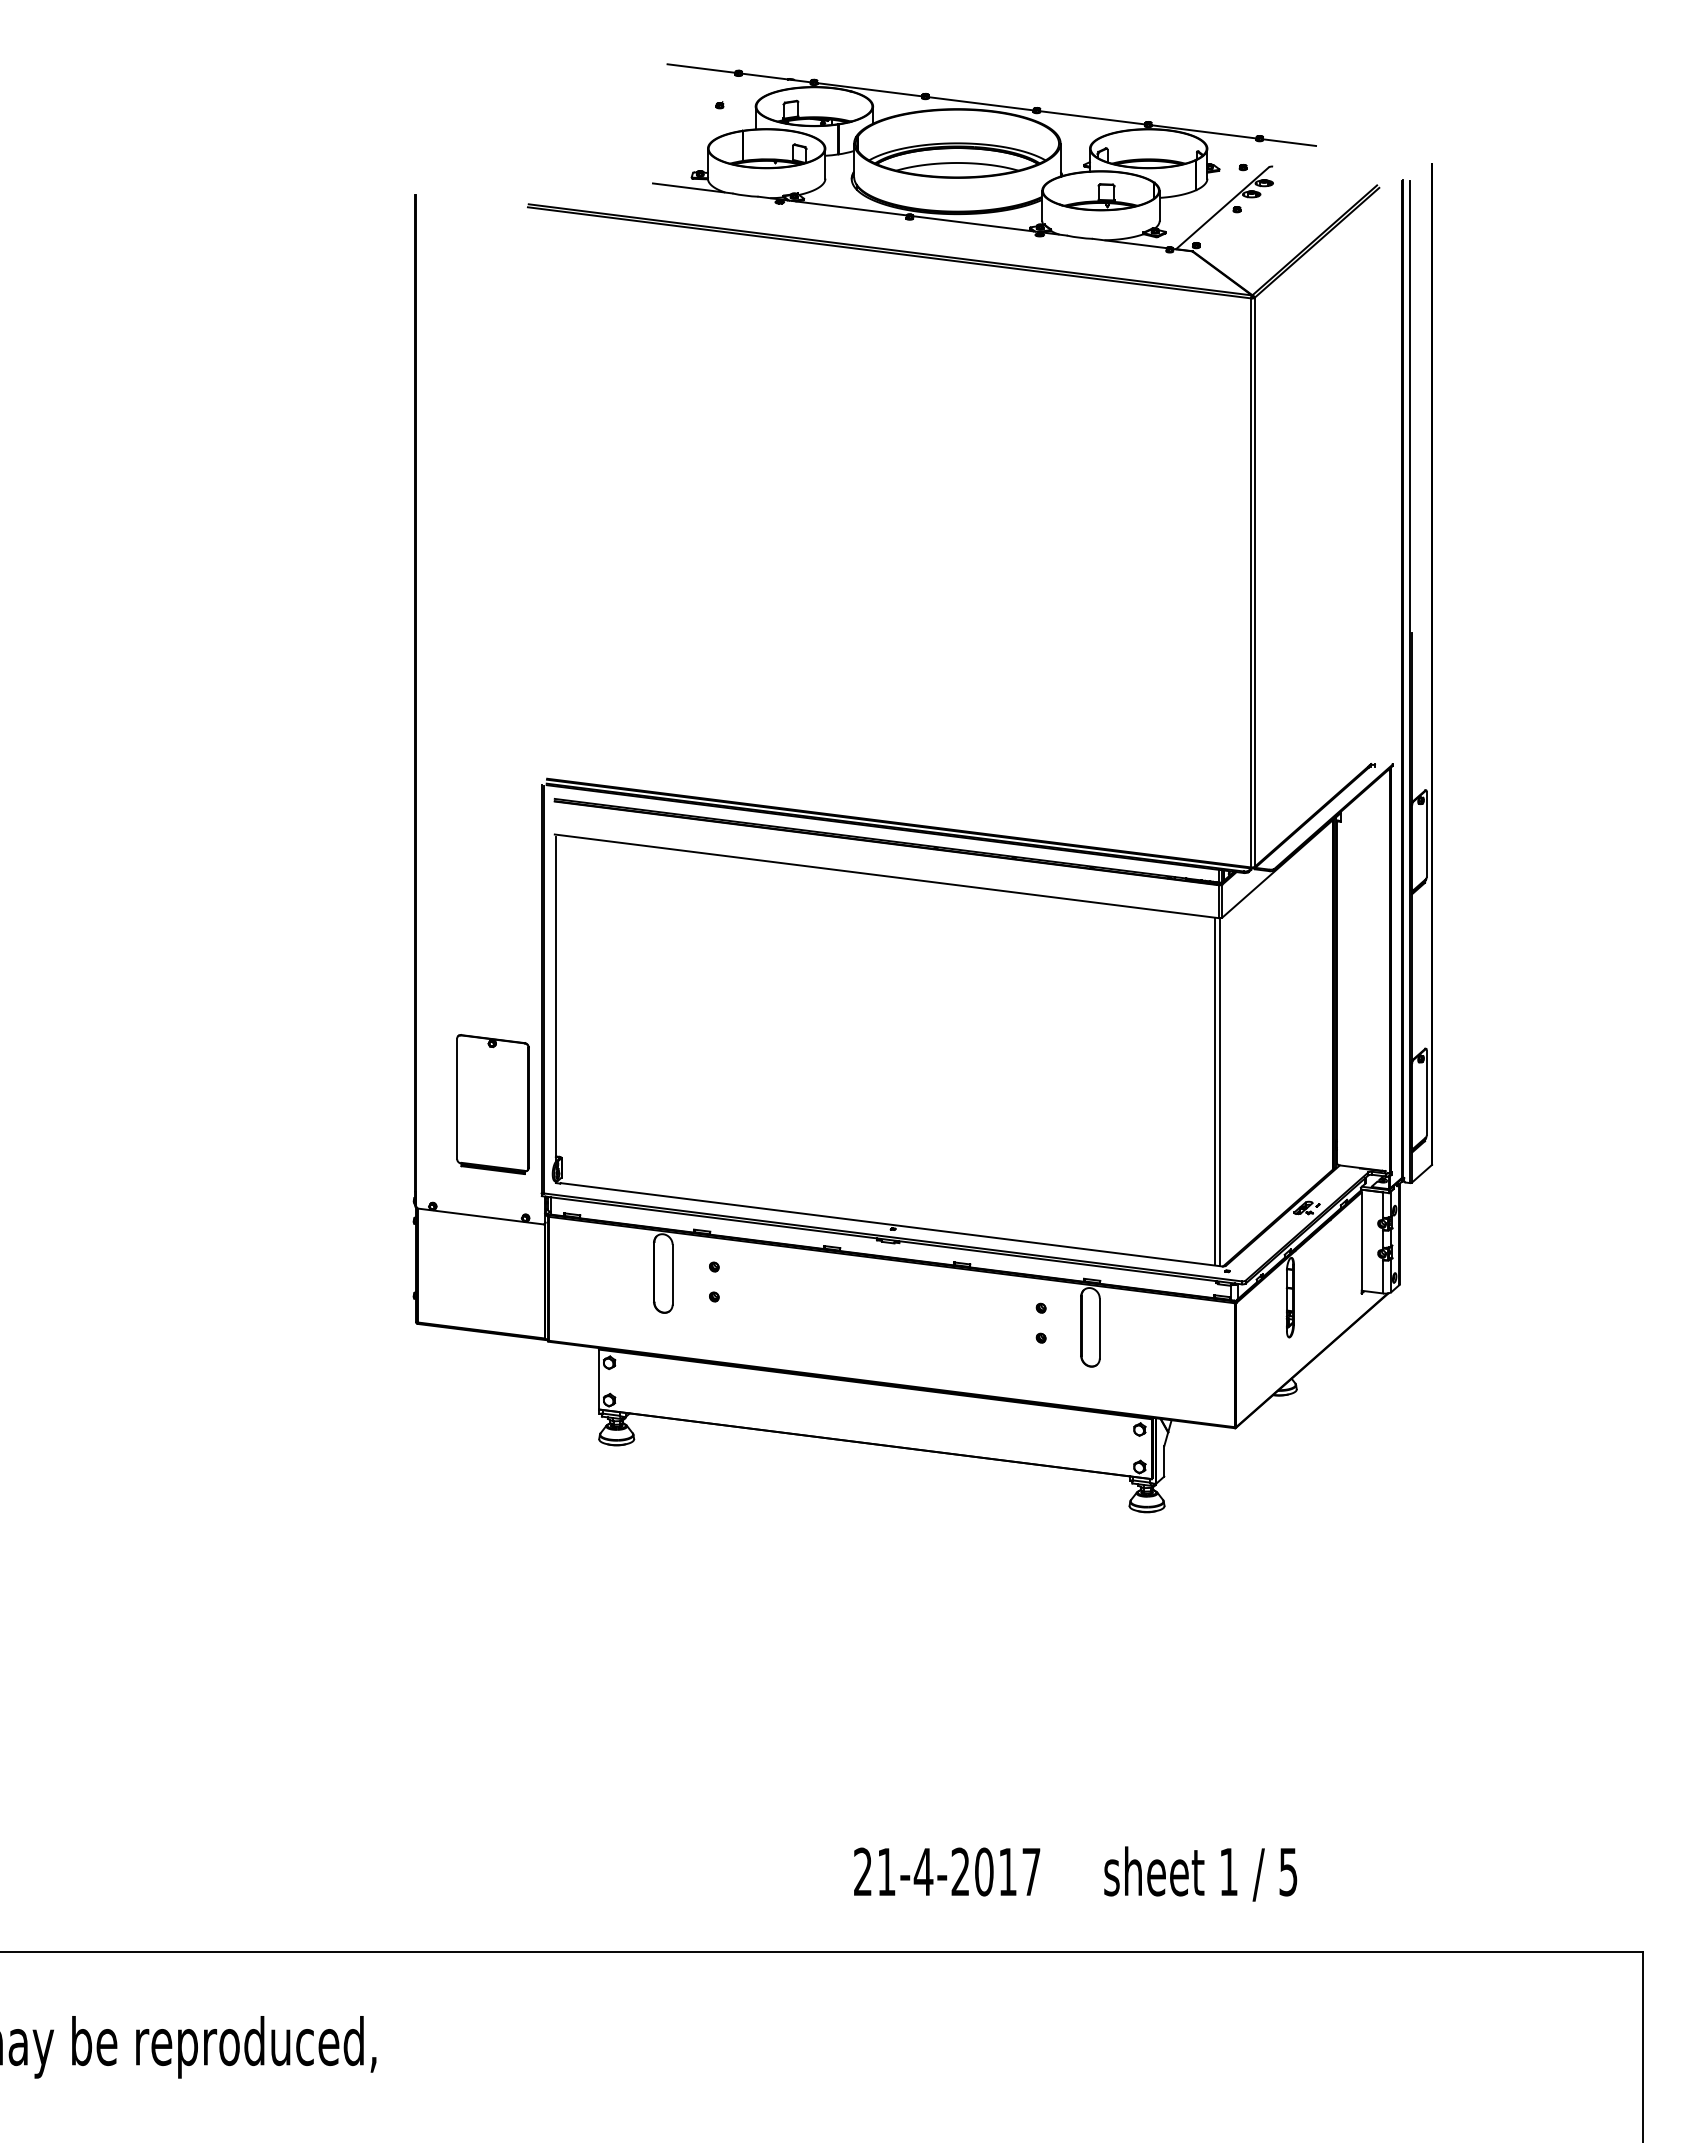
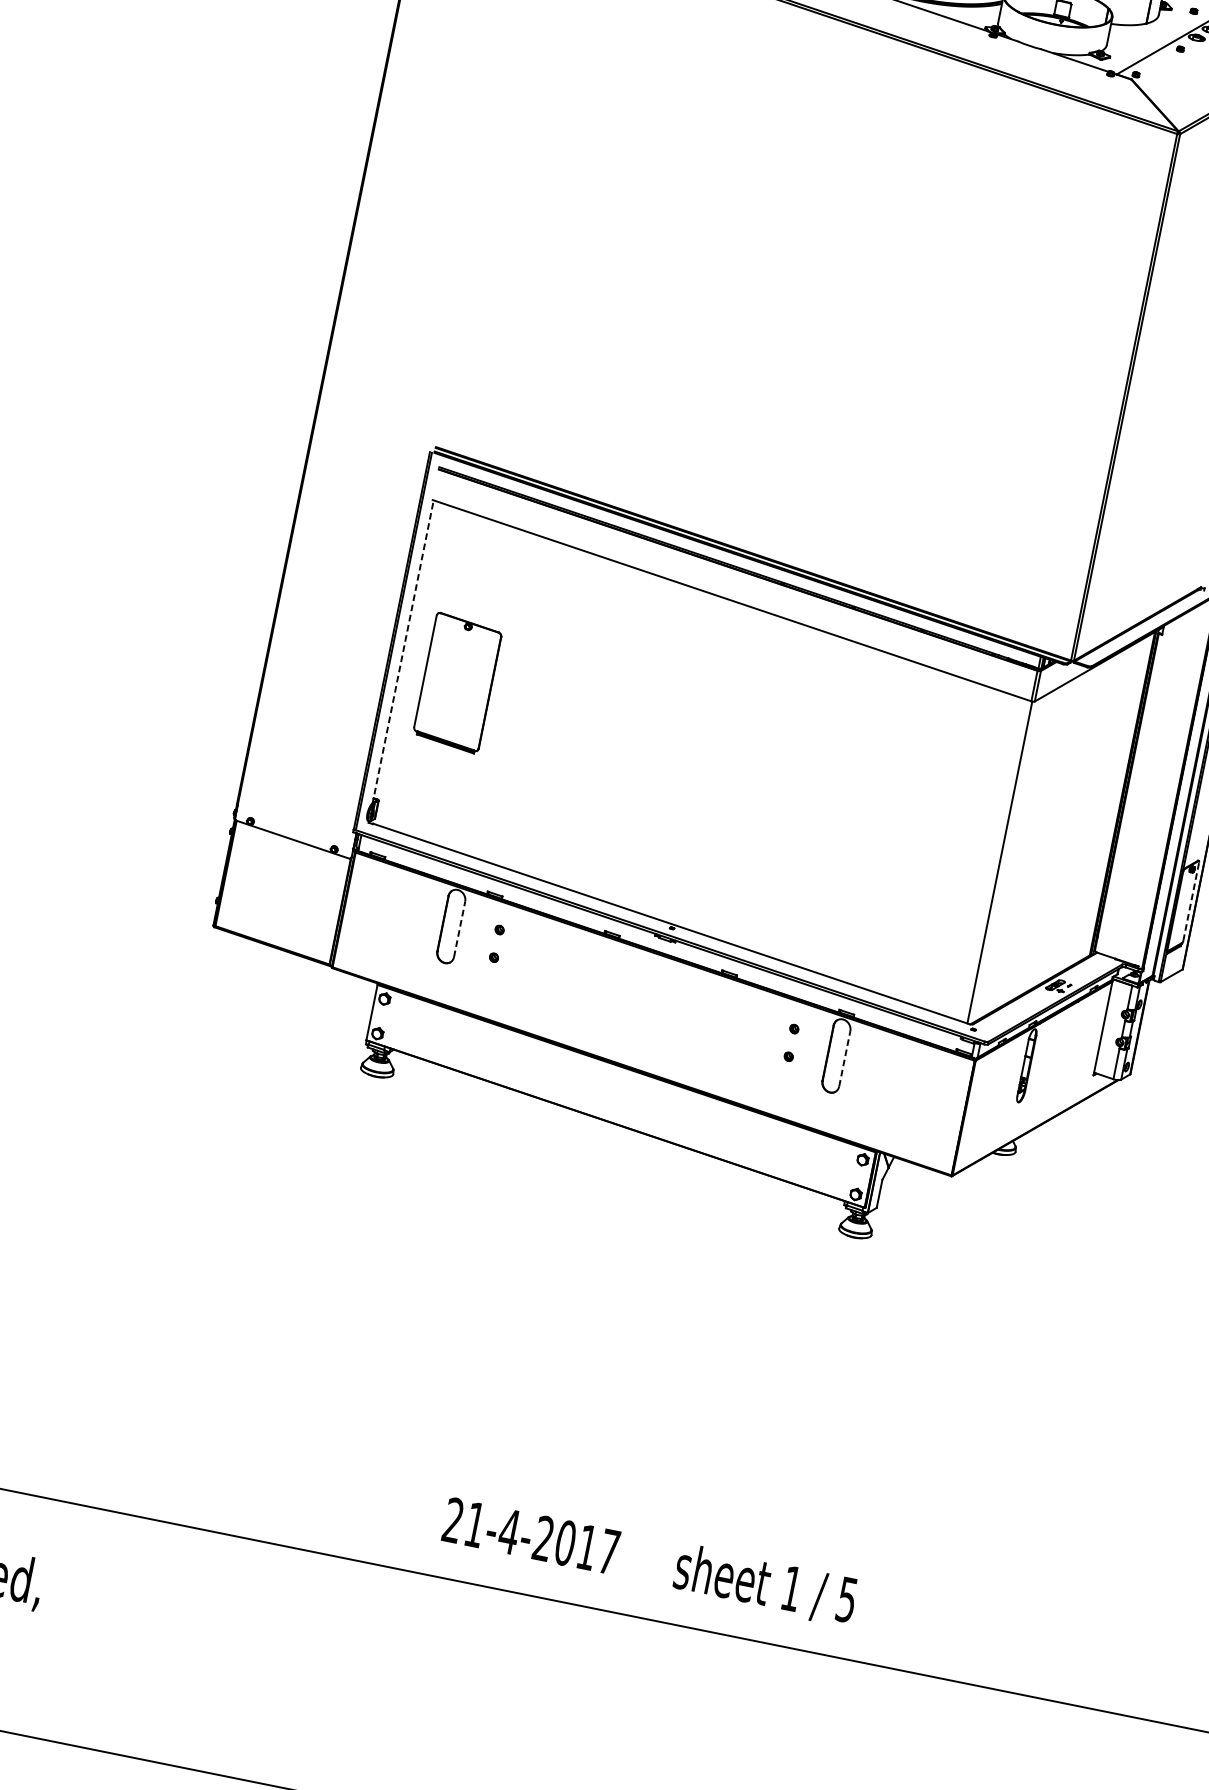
line: (555, 1000) -> (402, 653), solid -> dashed
line: (1214, 1091) -> (995, 860), removed
line: (1426, 1092) -> (1191, 901), solid -> dashed
part: (492, 1104) -> (457, 683), moved
line: (672, 1274) -> (459, 929), solid -> dashed
line: (1099, 1328) -> (844, 1058), solid -> dashed
text: (1075, 1873) -> (649, 1561), moved

